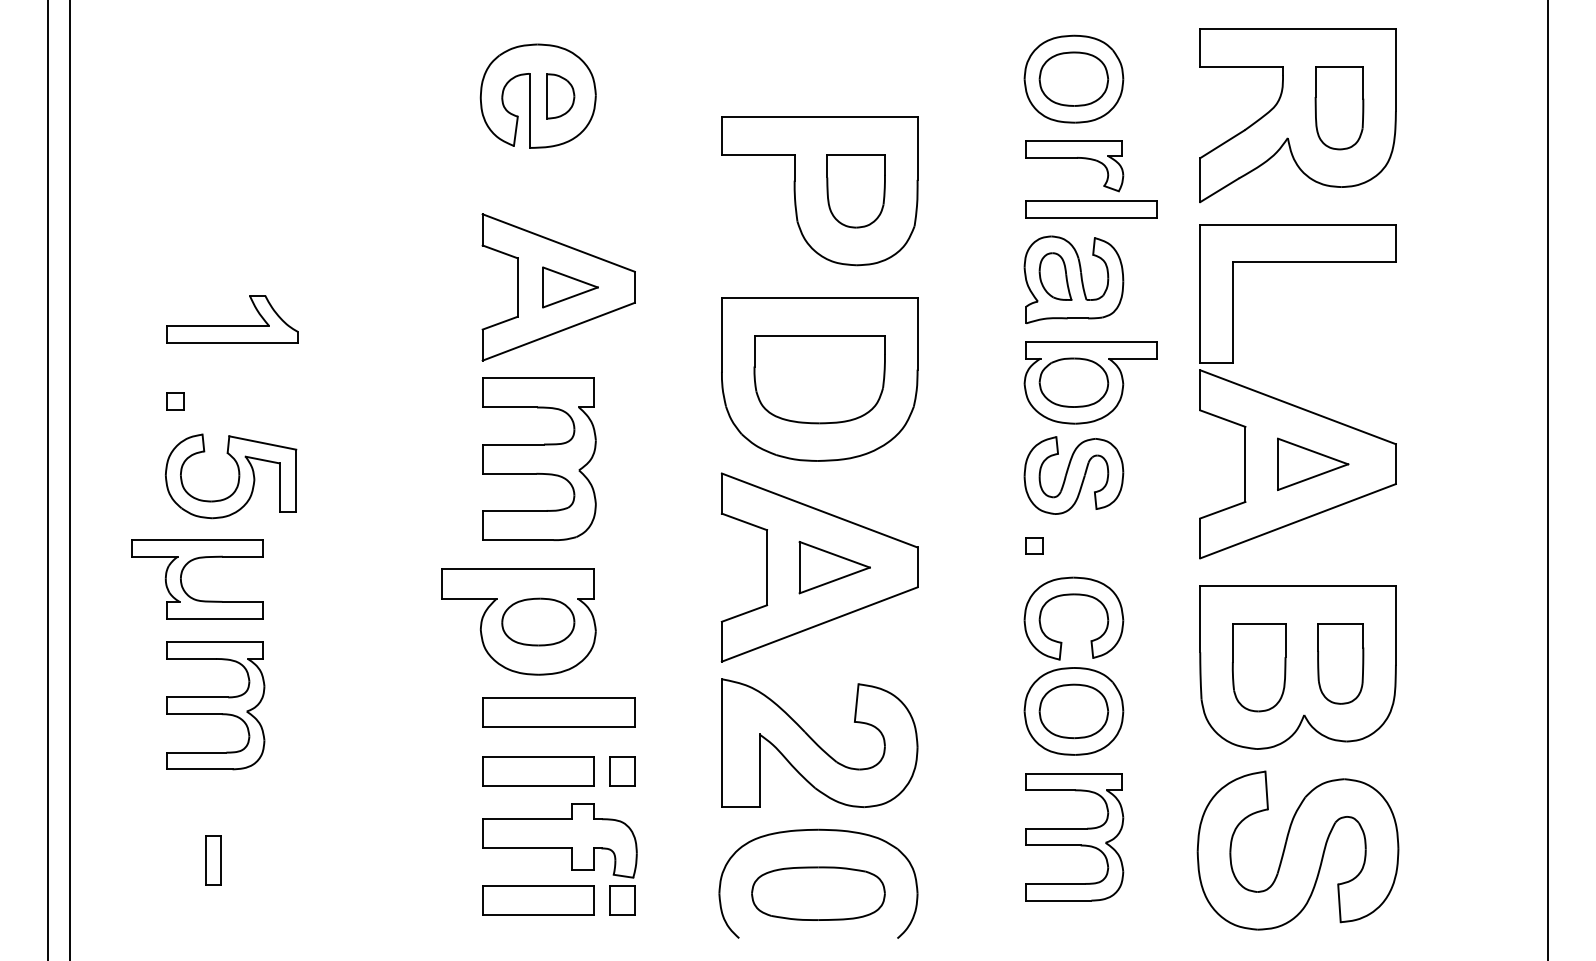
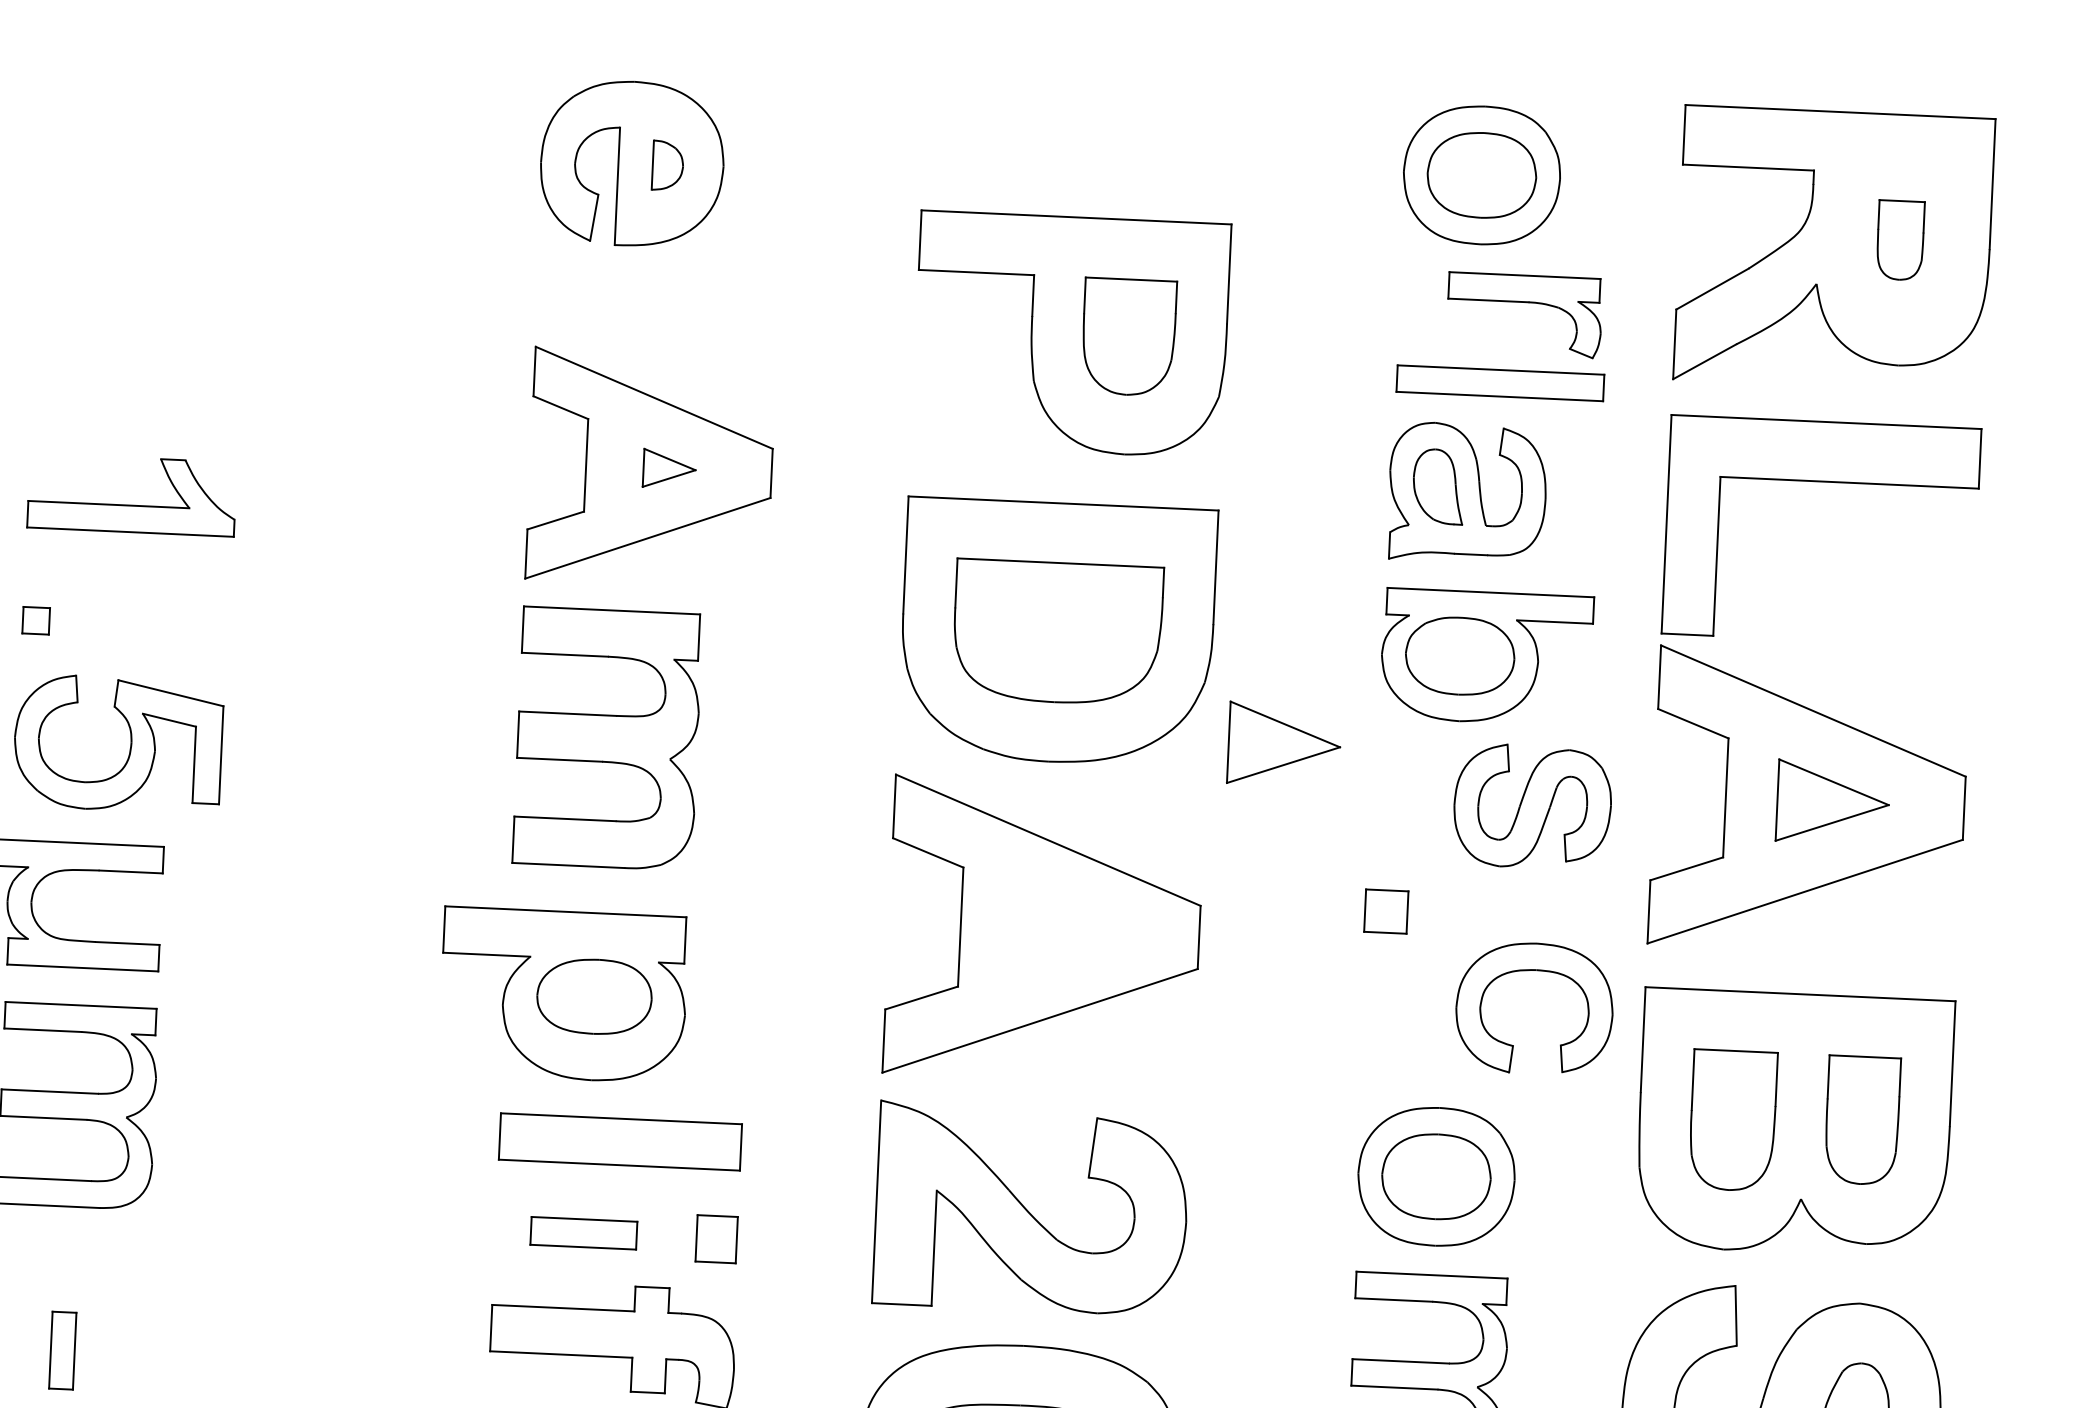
part: (560, 96) -> (667, 165), size x0.7
part: (1339, 108) -> (1900, 240), size x0.6
part: (1074, 158) -> (1524, 303), moved
part: (570, 287) -> (669, 469), size x0.6
part: (1073, 475) -> (1531, 806), moved
part: (1034, 545) -> (1385, 911), size x1.6
part: (834, 567) -> (1283, 744), moved
part: (1073, 595) -> (1535, 971), moved
part: (538, 771) -> (584, 1233), size x0.6

